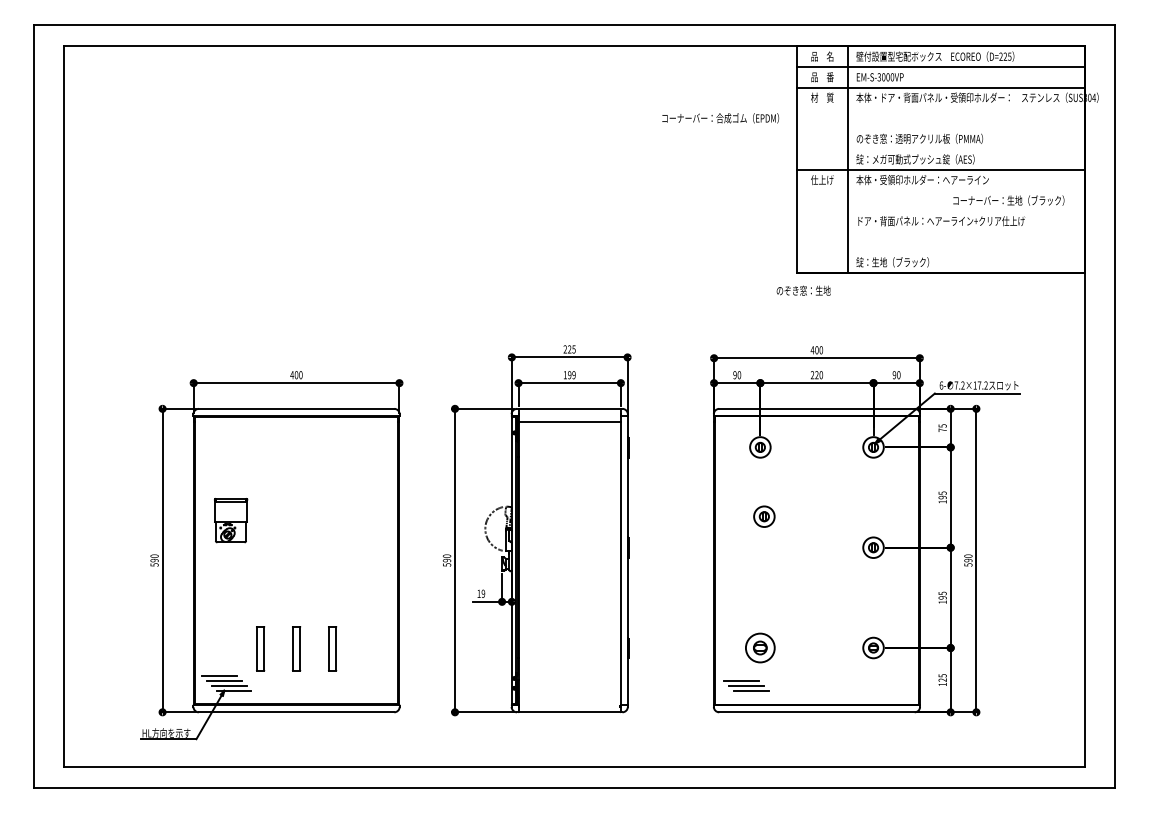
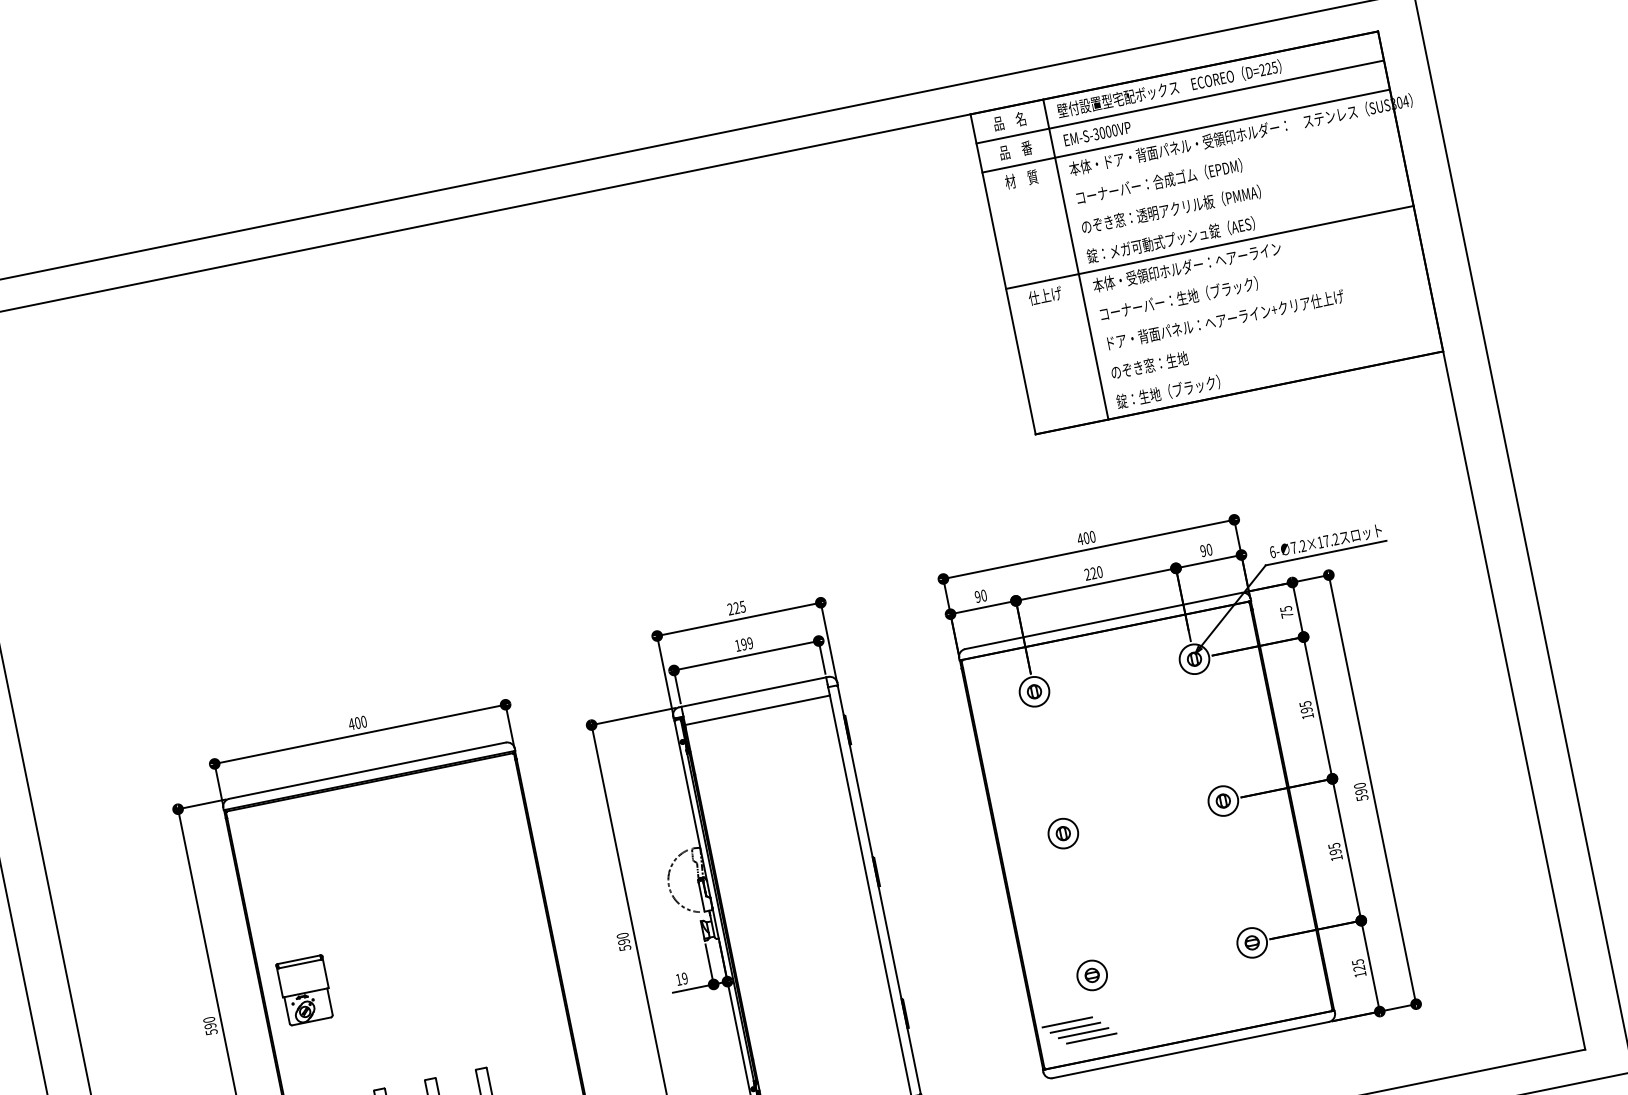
text: (720, 118) -> (1159, 182), moved
text: (1008, 200) -> (1178, 298), moved
text: (803, 290) -> (1149, 365), moved
part: (764, 516) -> (1063, 833), moved
part: (231, 520) -> (306, 990), moved
part: (760, 647) -> (1092, 974), size x0.71
line: (736, 676) -> (1066, 1022), added

